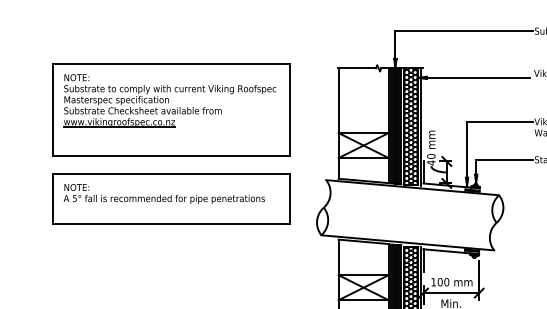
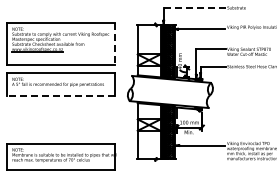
line: (465, 30) -> (195, 7), solid -> dashed
line: (290, 109) -> (115, 43), solid -> dashed
line: (169, 225) -> (60, 96), solid -> dashed

